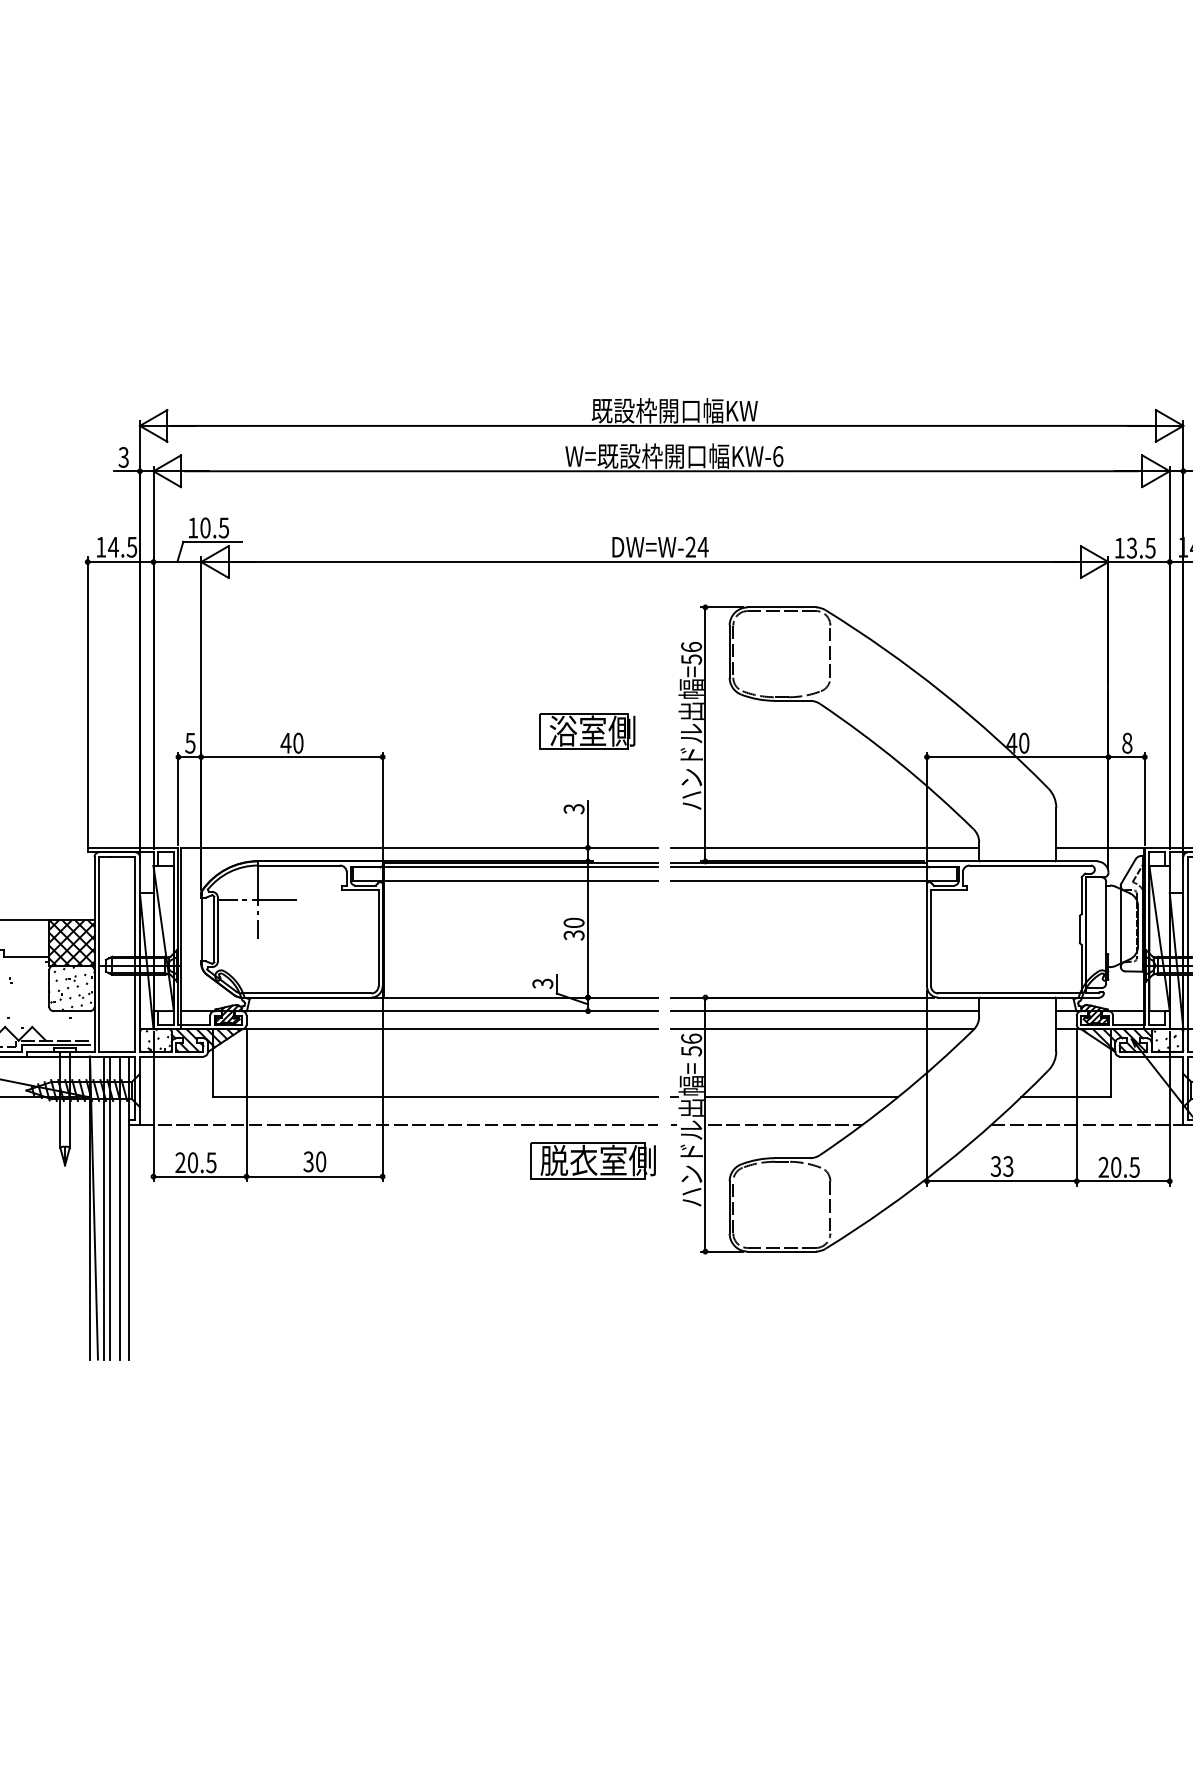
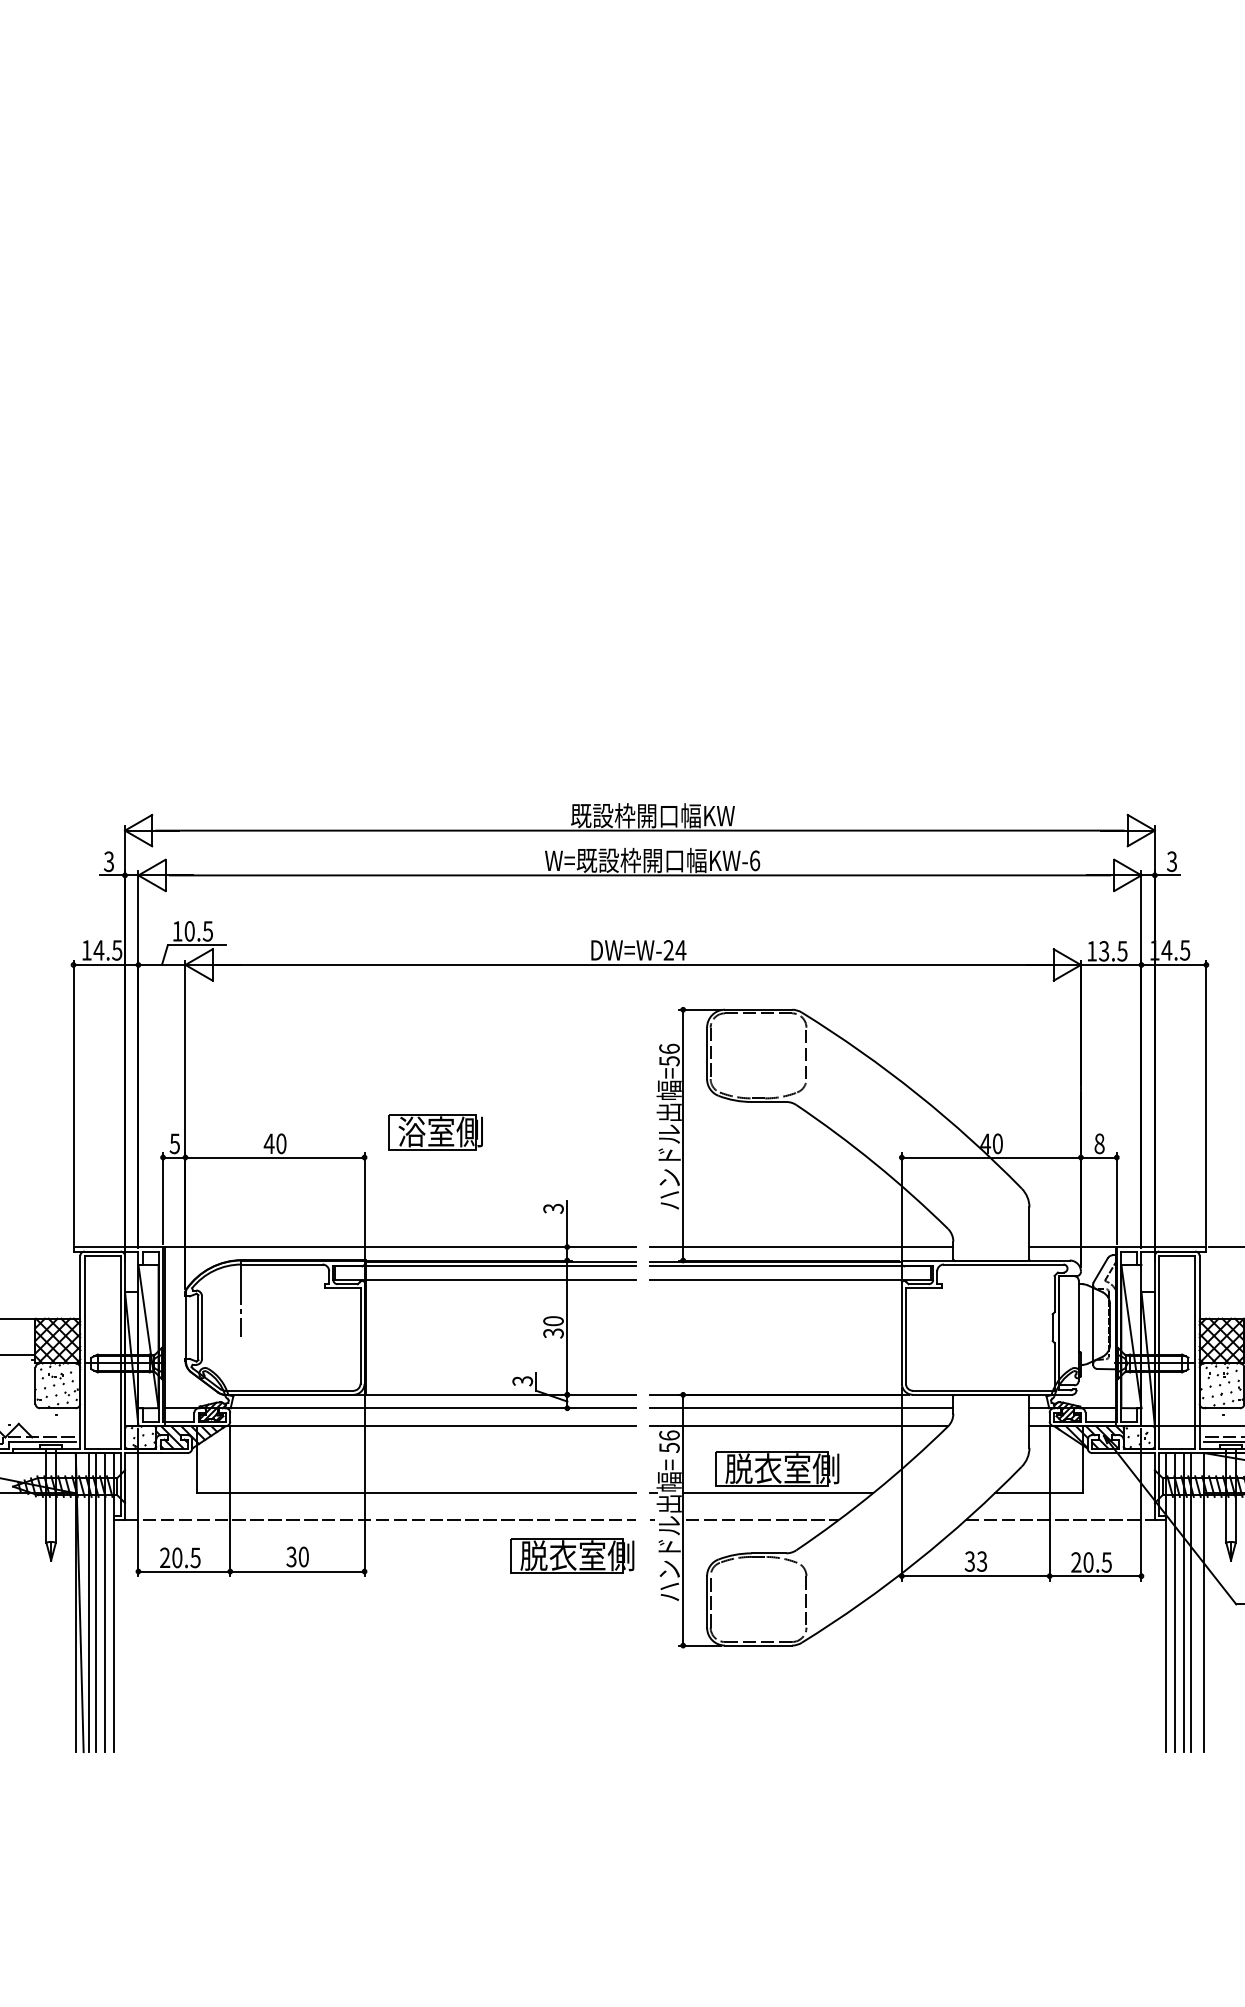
part: (587, 731) -> (435, 1132), moved
line: (256, 899) -> (240, 1298), removed
part: (801, 1072) -> (777, 1468), added

